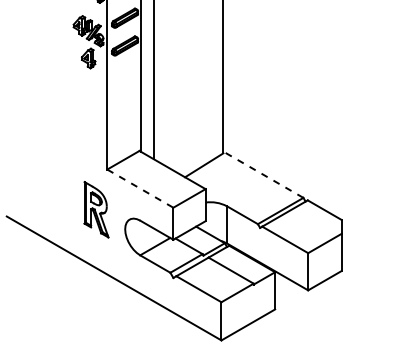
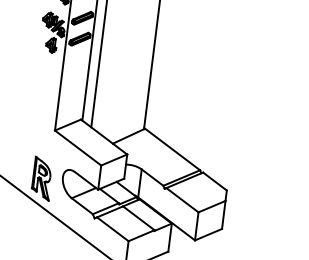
line: (263, 174) -> (172, 148), dashed -> solid
line: (140, 188) -> (78, 147), dashed -> solid
part: (96, 209) -> (42, 178), moved

